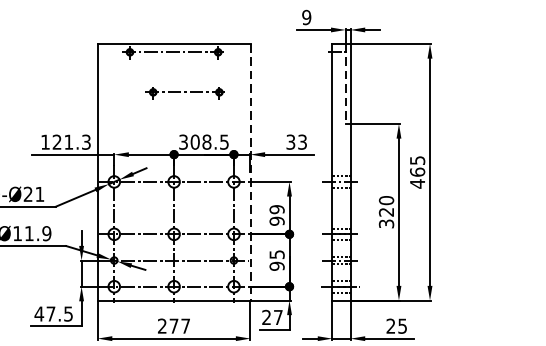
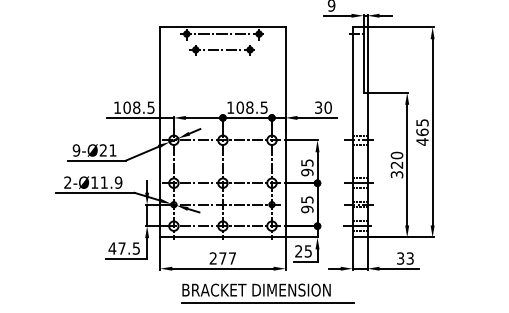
line: (345, 84) -> (363, 60), dashed -> solid
part: (184, 93) -> (221, 50), moved
text: (71, 141) -> (138, 107), 121.3 -> 108.5
text: (183, 141) -> (230, 107), 308.5 -> 108.5
text: (301, 141) -> (327, 107), 33 -> 30
line: (250, 172) -> (285, 132), dashed -> solid
text: (277, 209) -> (307, 162), 99 -> 95
text: (277, 317) -> (307, 251), 27 -> 25
text: (396, 326) -> (405, 258), 25 -> 33

